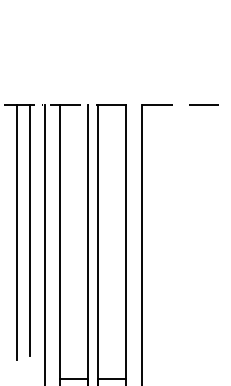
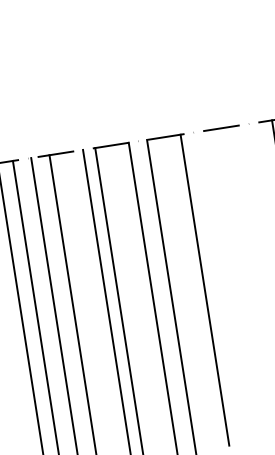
line: (169, 234) -> (204, 289), added

